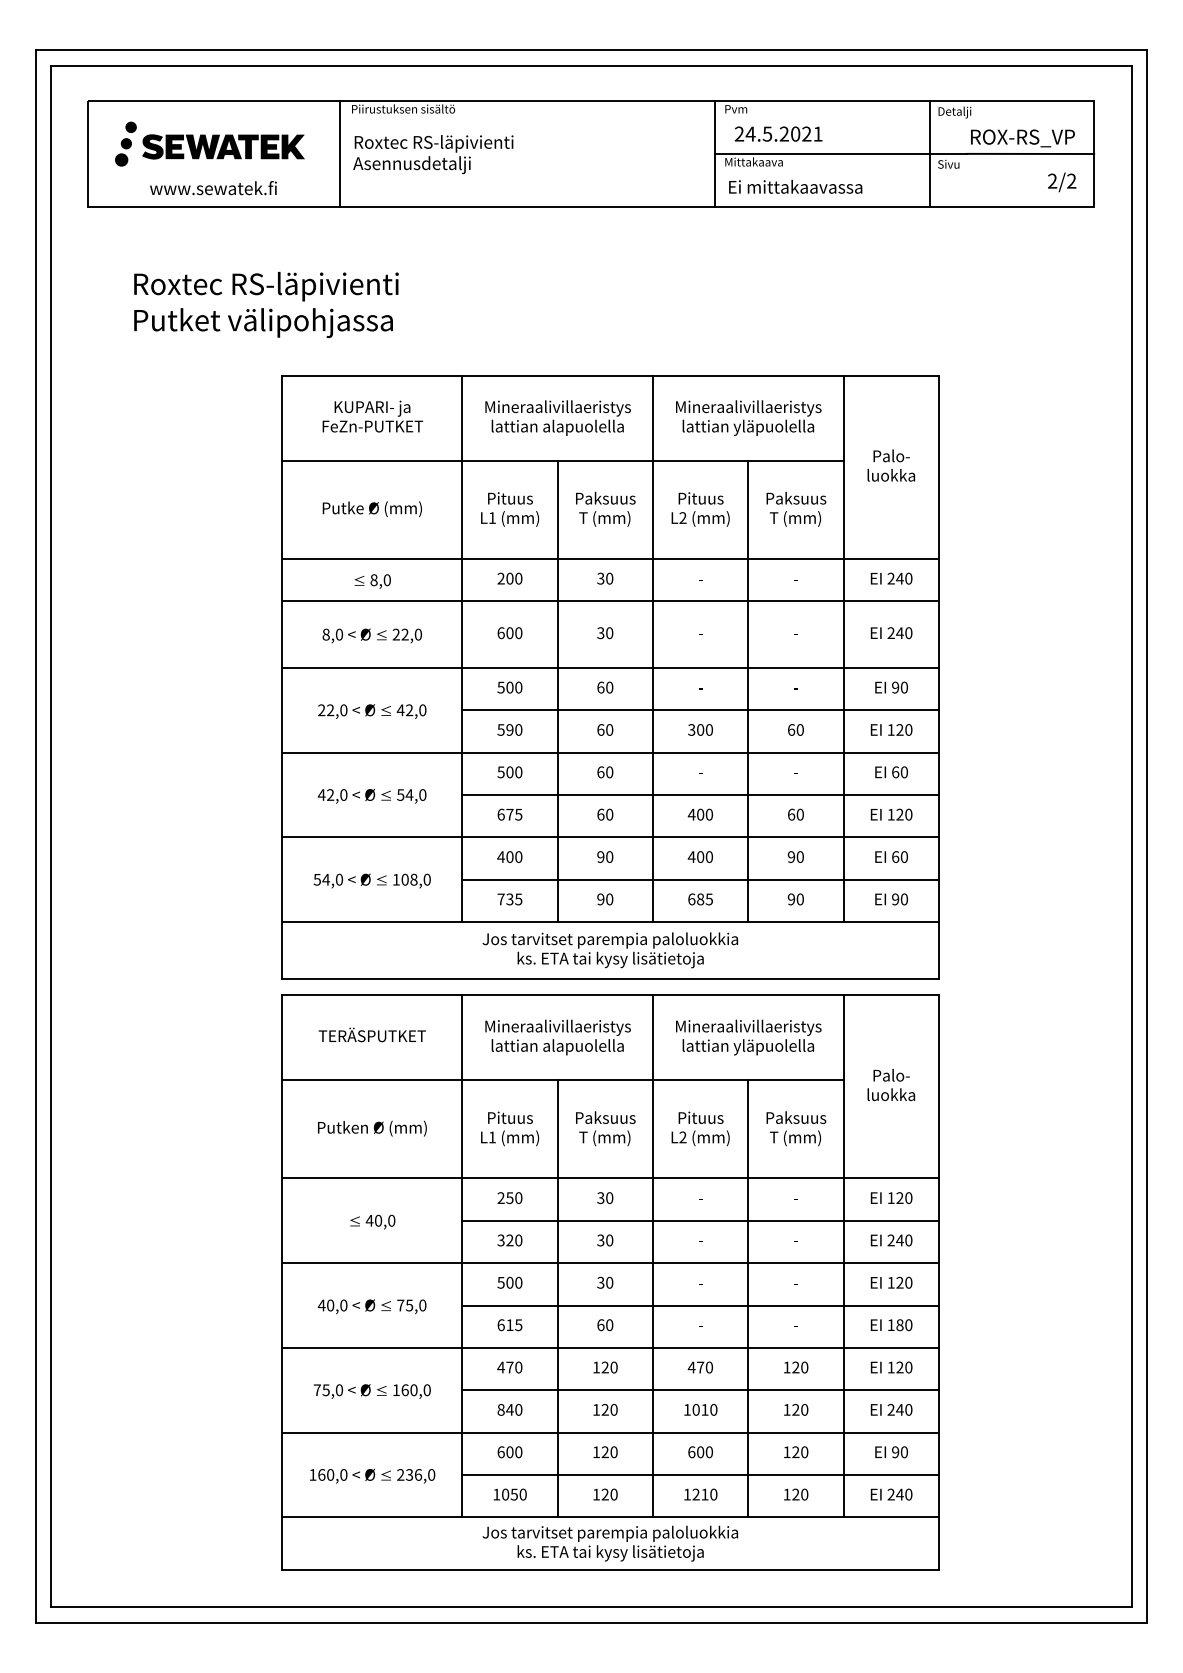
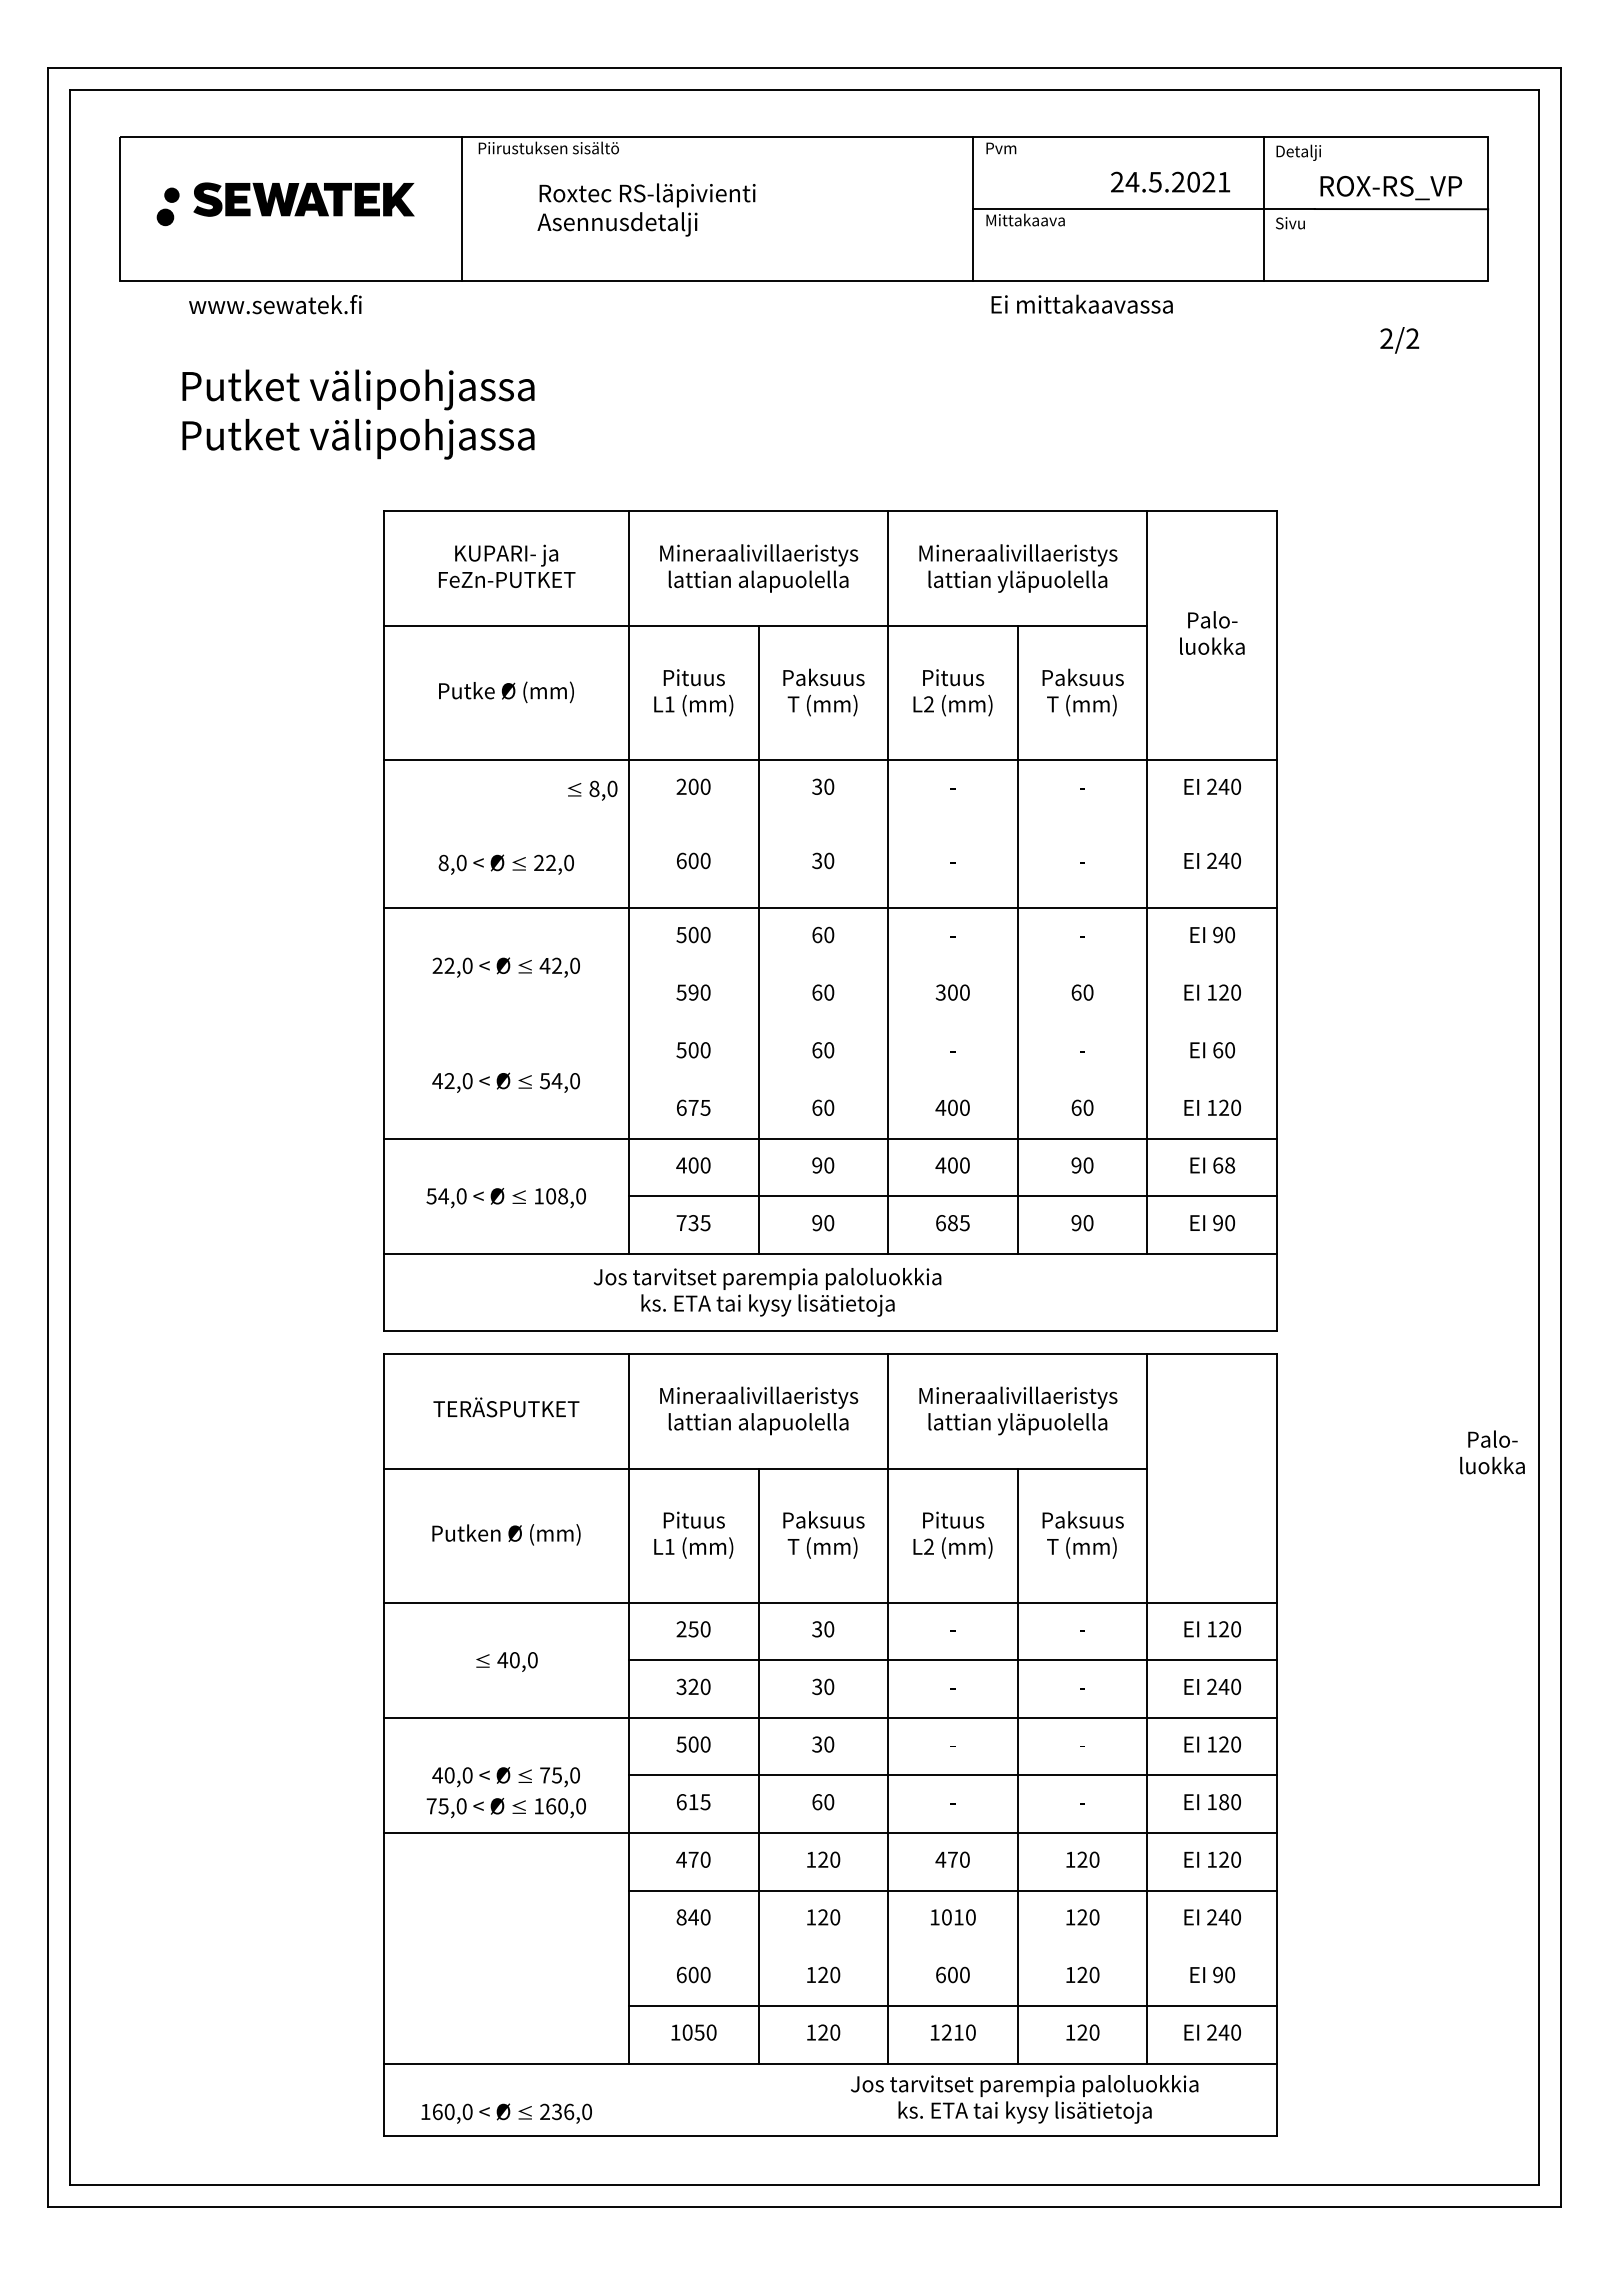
fill: (130, 127) -> (177, 173), removed
text: (778, 133) -> (1170, 181), moved
text: (433, 154) -> (646, 209), moved
text: (1062, 182) -> (1400, 340), moved
text: (795, 186) -> (1081, 303), moved
text: (213, 188) -> (275, 305), moved
text: (267, 286) -> (363, 389), Roxtec RS-läpivienti -> Putket välipohjassa
text: (372, 581) -> (592, 790), moved
line: (610, 601) -> (830, 817), removed
line: (700, 710) -> (952, 966), removed
line: (610, 752) -> (830, 1023), removed
line: (700, 795) -> (952, 1081), removed
text: (904, 856) -> (1230, 1164), 60 -> 68
text: (609, 950) -> (766, 1292), moved
text: (891, 1085) -> (1492, 1453), moved
text: (371, 1391) -> (505, 1808), moved
line: (610, 1432) -> (830, 1948), removed
text: (372, 1475) -> (506, 2112), moved
text: (609, 1543) -> (1023, 2099), moved

